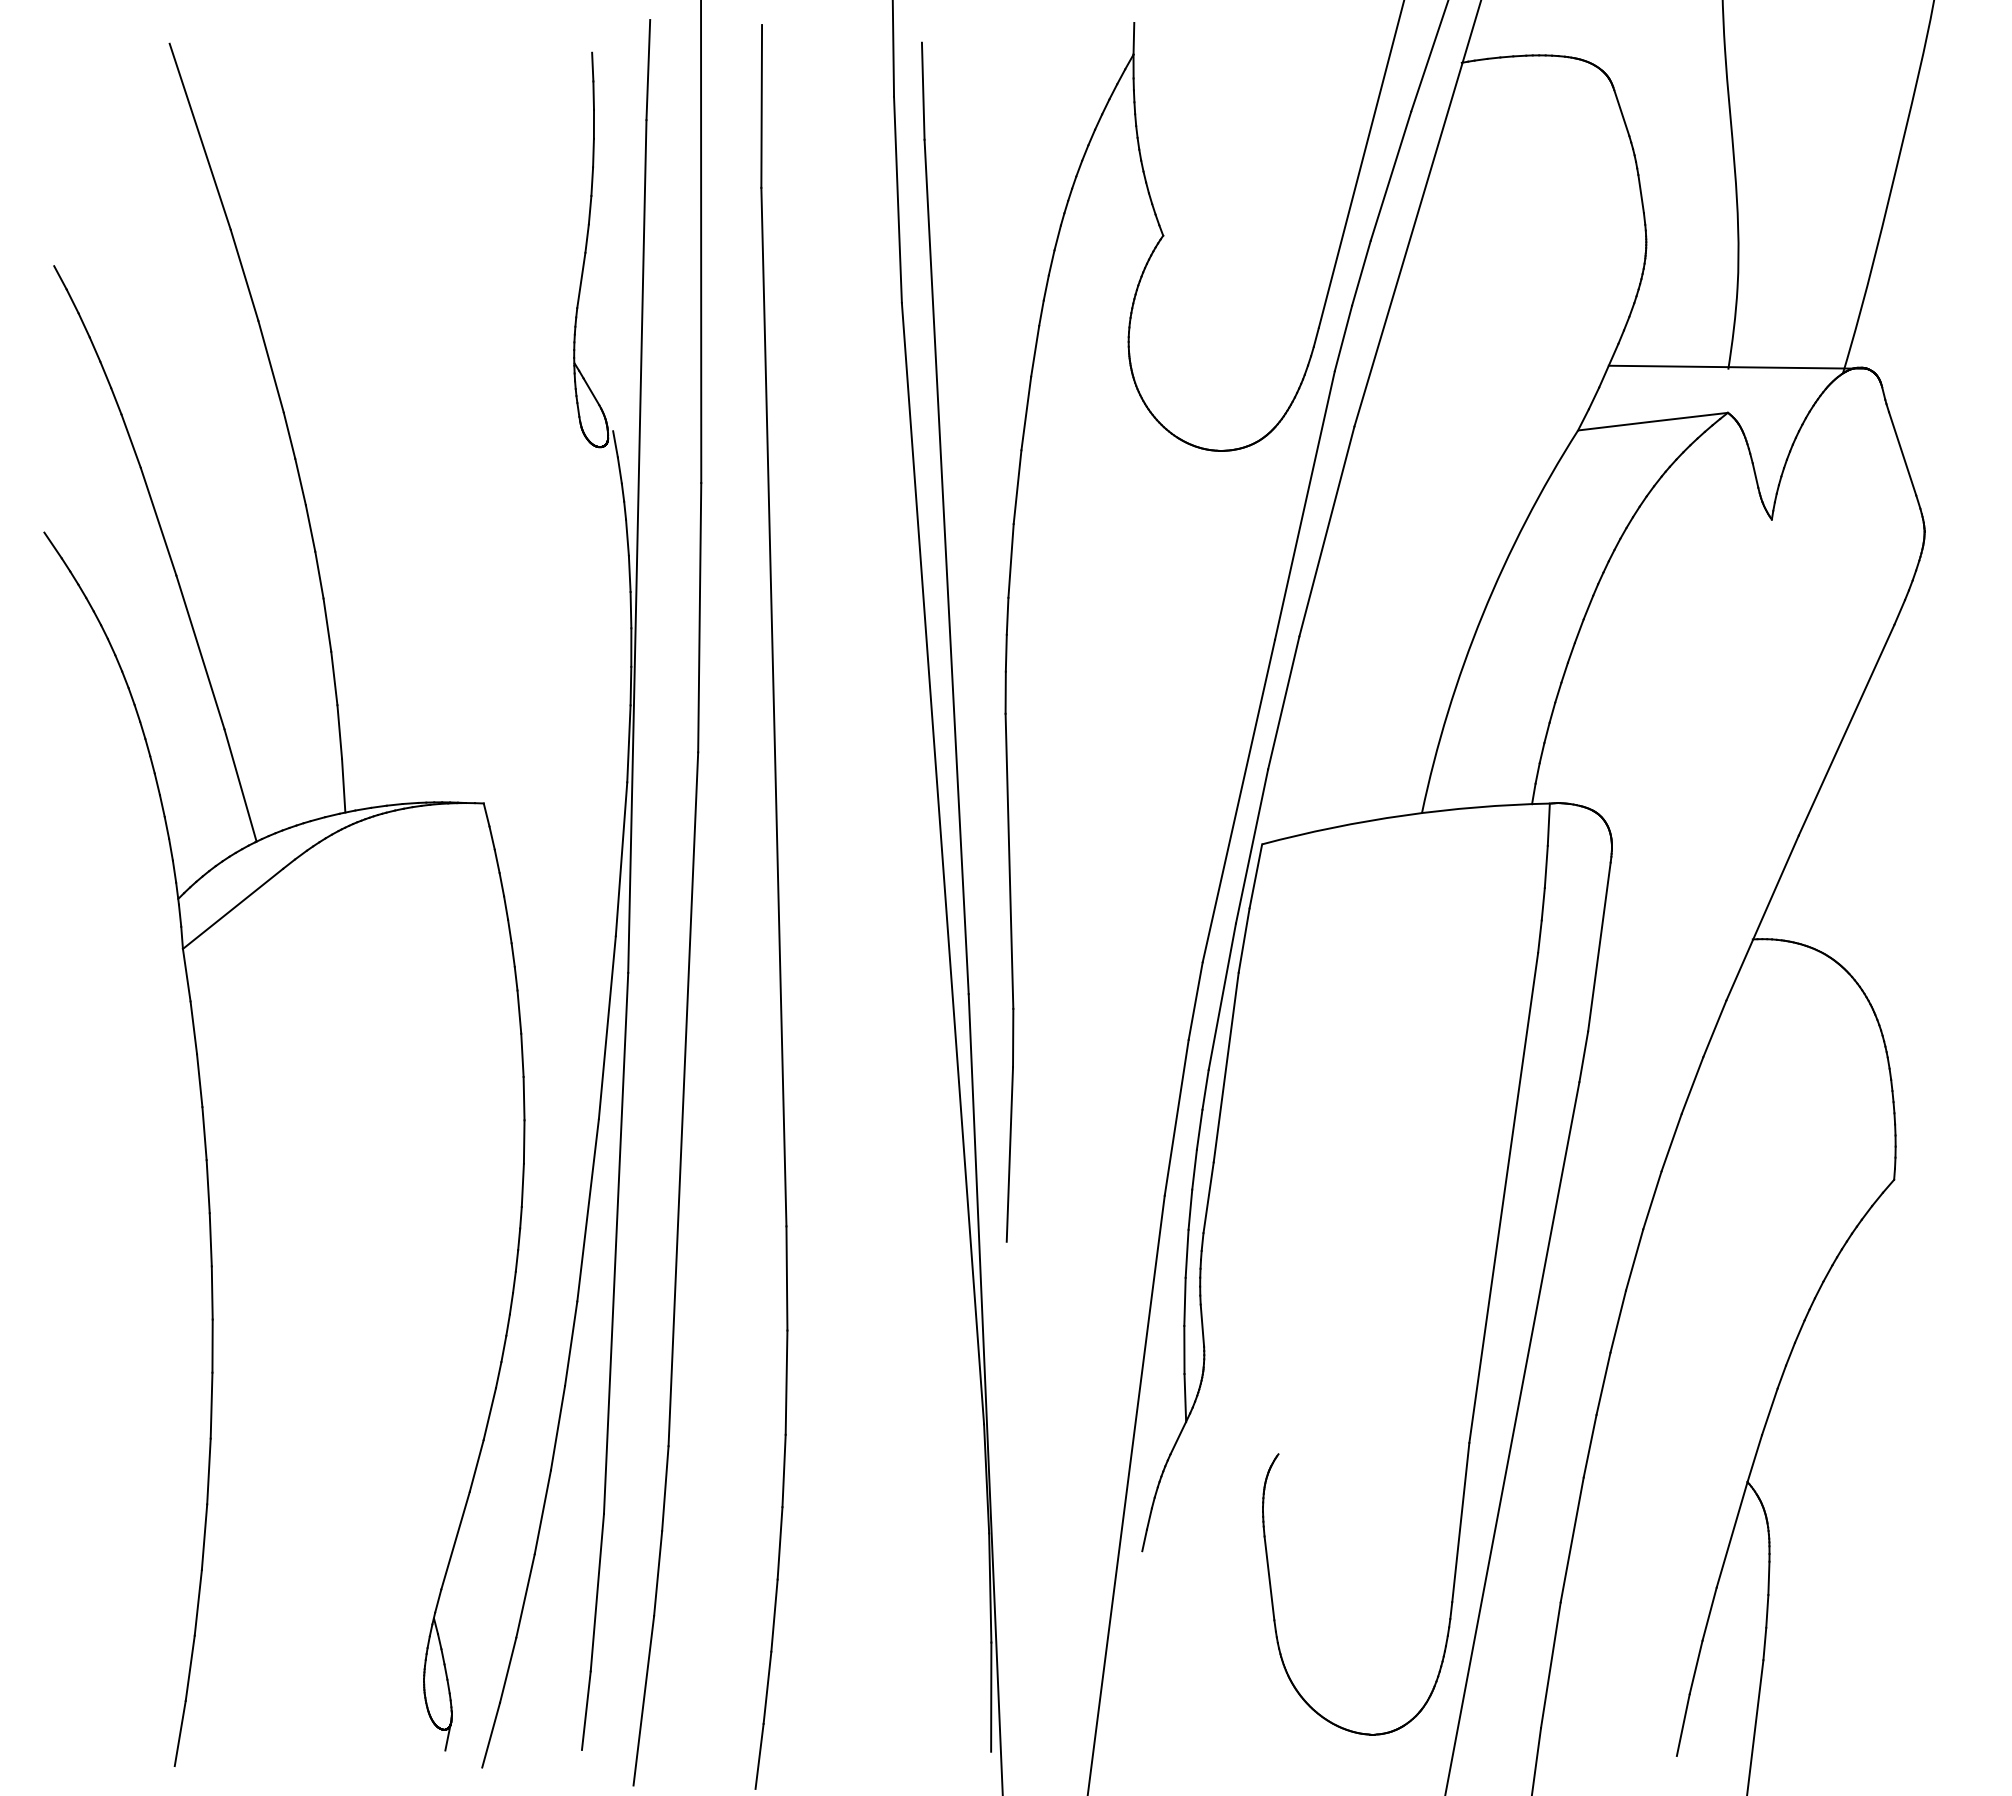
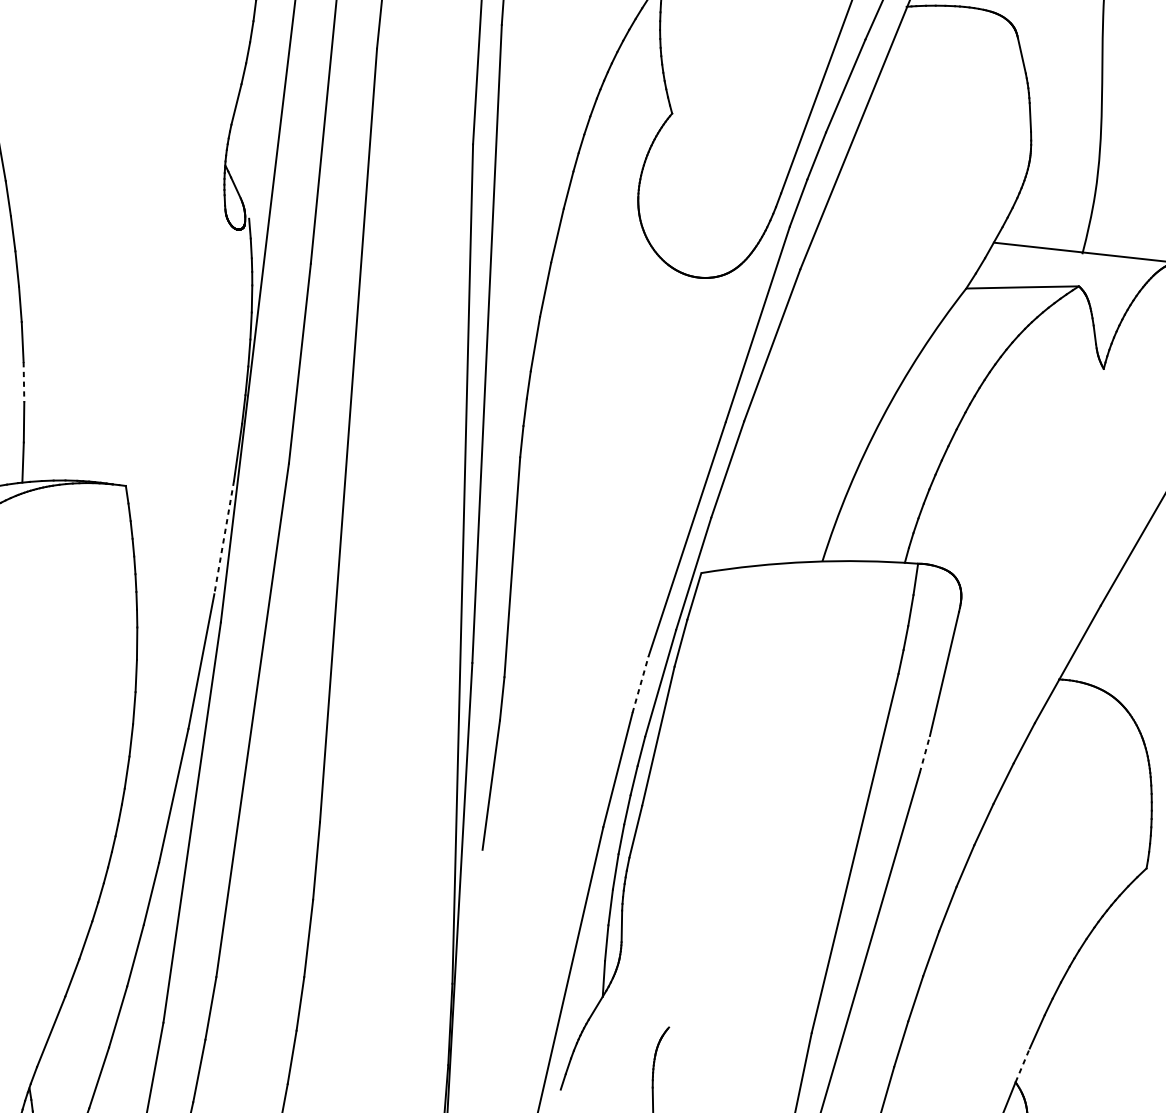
line: (334, 678) -> (24, 382), solid -> dashed
line: (621, 859) -> (224, 537), solid -> dashed
line: (1195, 1000) -> (640, 684), solid -> dashed
line: (1583, 1056) -> (924, 754), solid -> dashed
line: (1754, 1458) -> (1022, 1065), solid -> dashed

